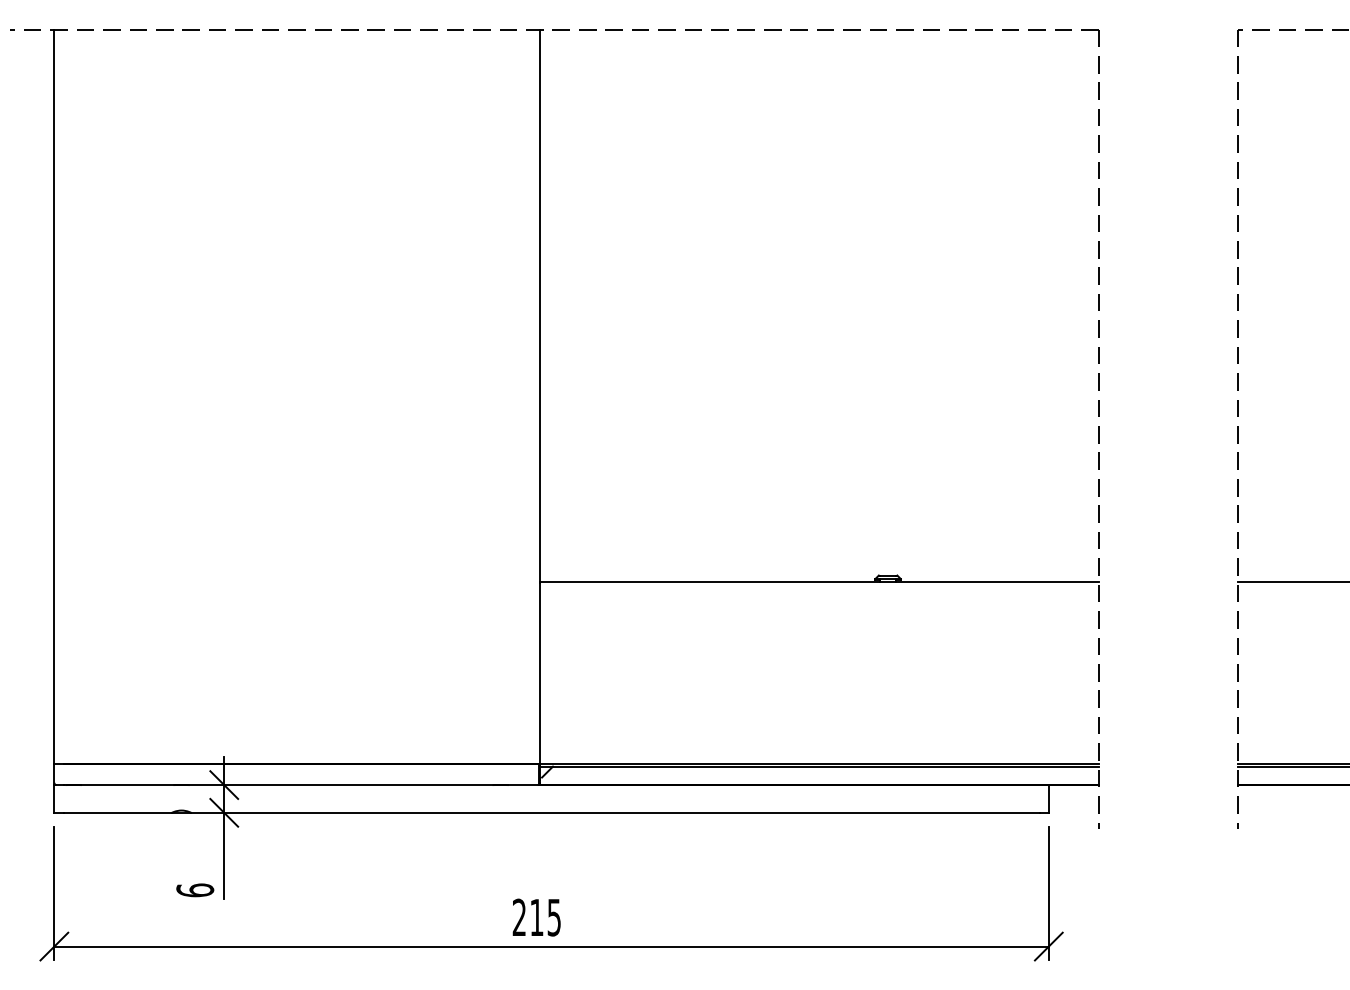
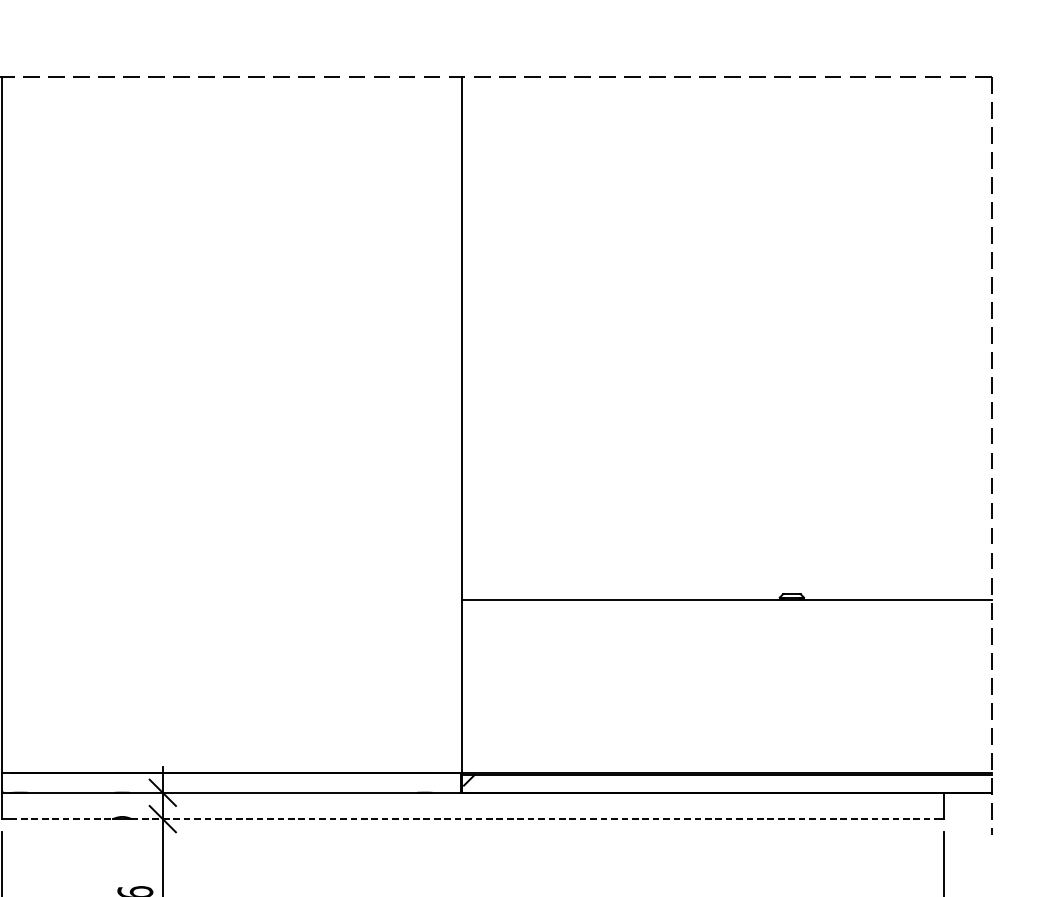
line: (118, 812) -> (62, 818), solid -> dashed
line: (615, 812) -> (533, 818), solid -> dashed

